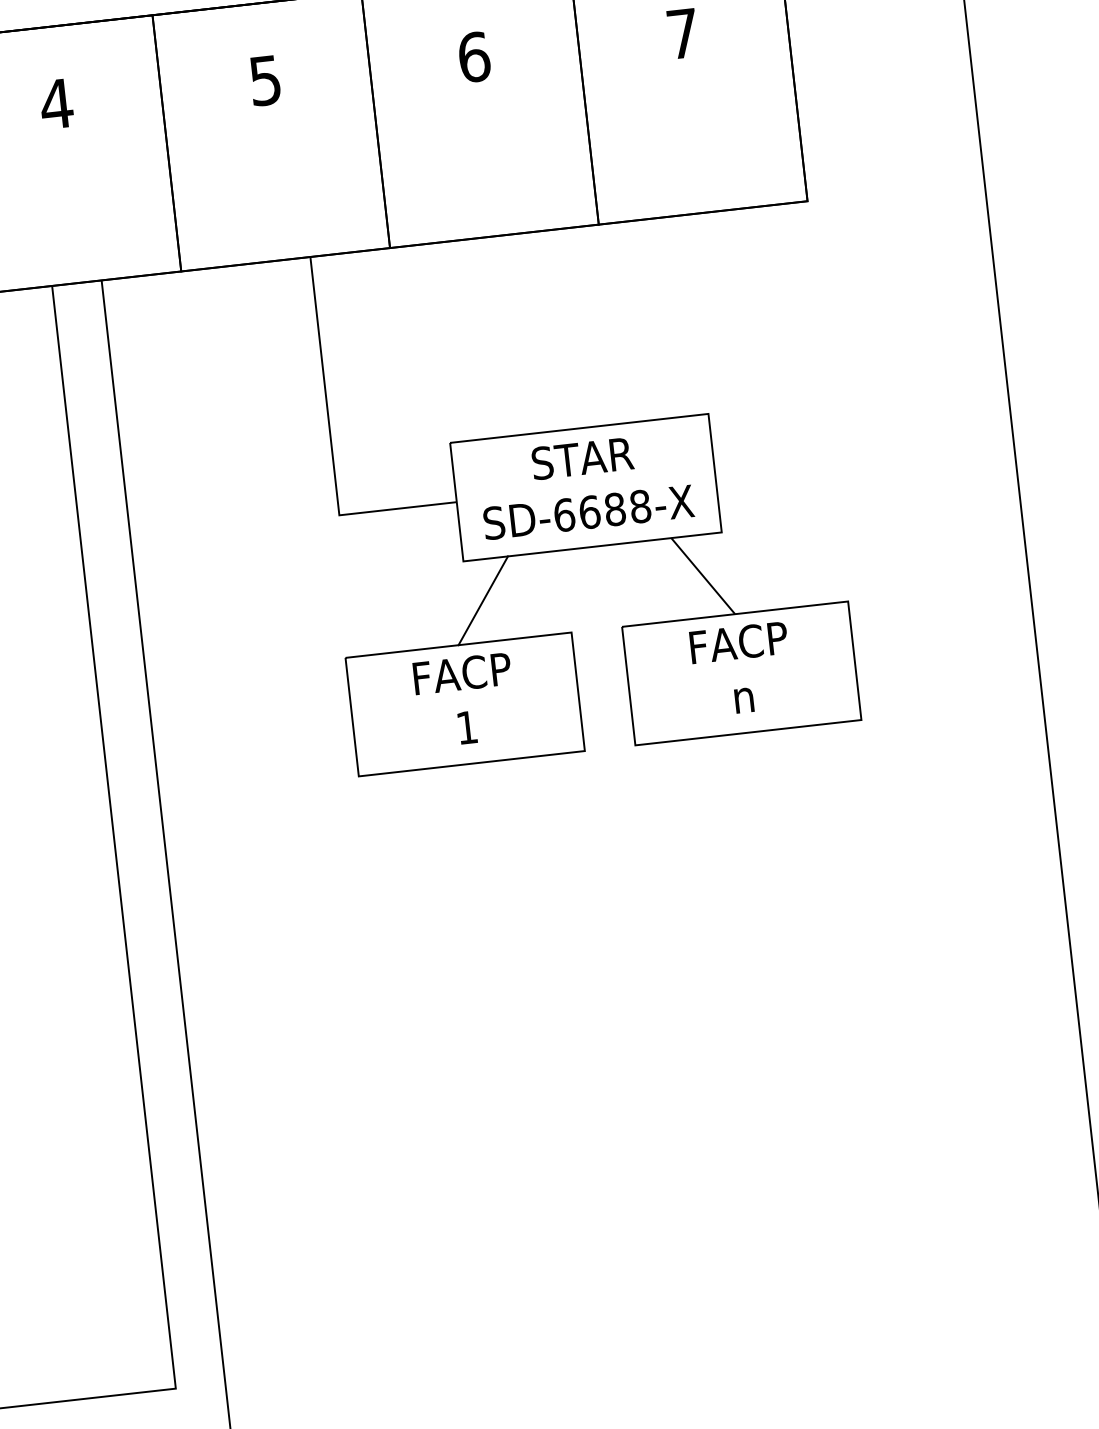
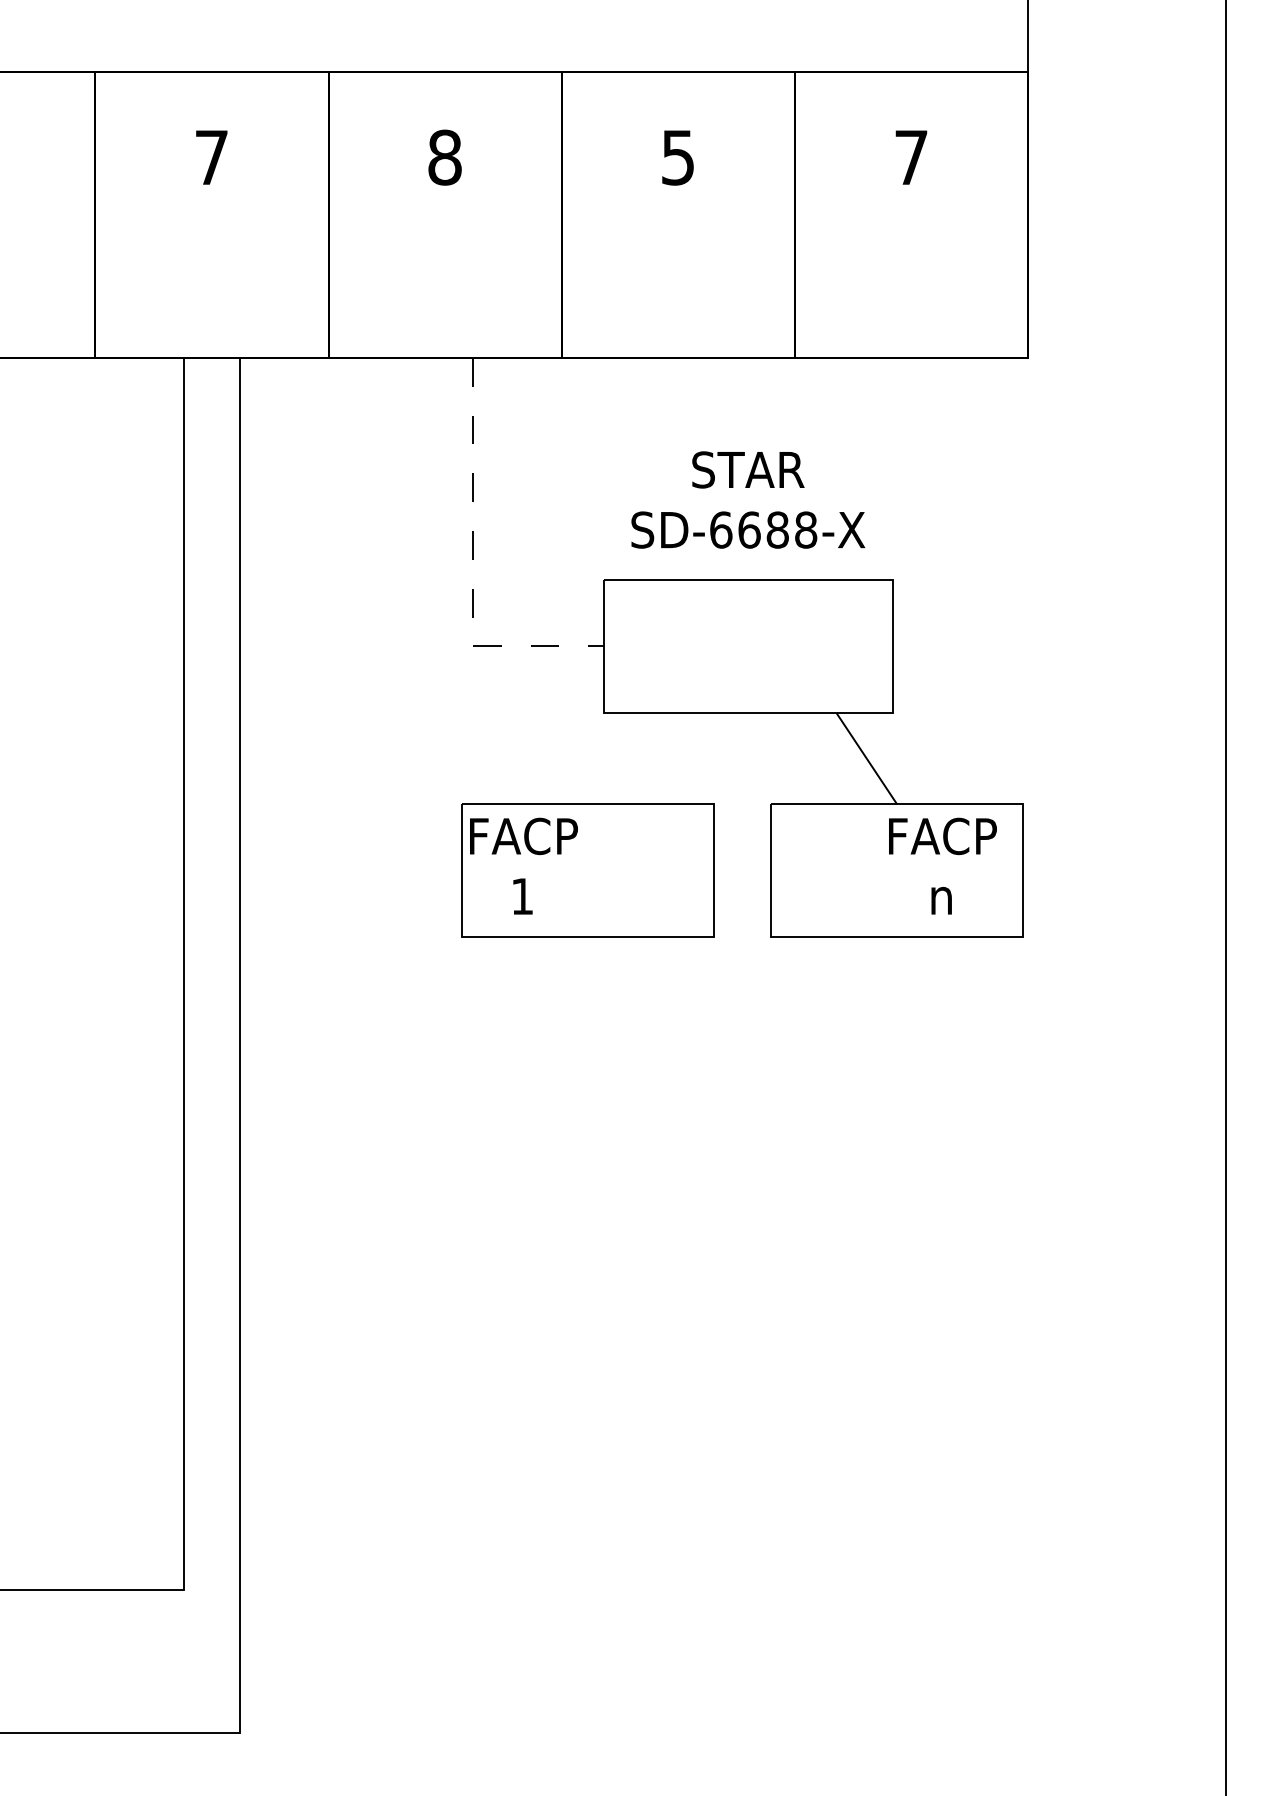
text: (474, 57) -> (678, 157), 6 -> 5
text: (264, 80) -> (444, 157), 5 -> 8
text: (56, 103) -> (211, 157), 4 -> 7
line: (331, 445) -> (472, 568), solid -> dashed
text: (585, 485) -> (748, 499), moved
line: (482, 600) -> (620, 758), removed
text: (741, 668) -> (942, 865), moved
text: (464, 699) -> (523, 865), moved

